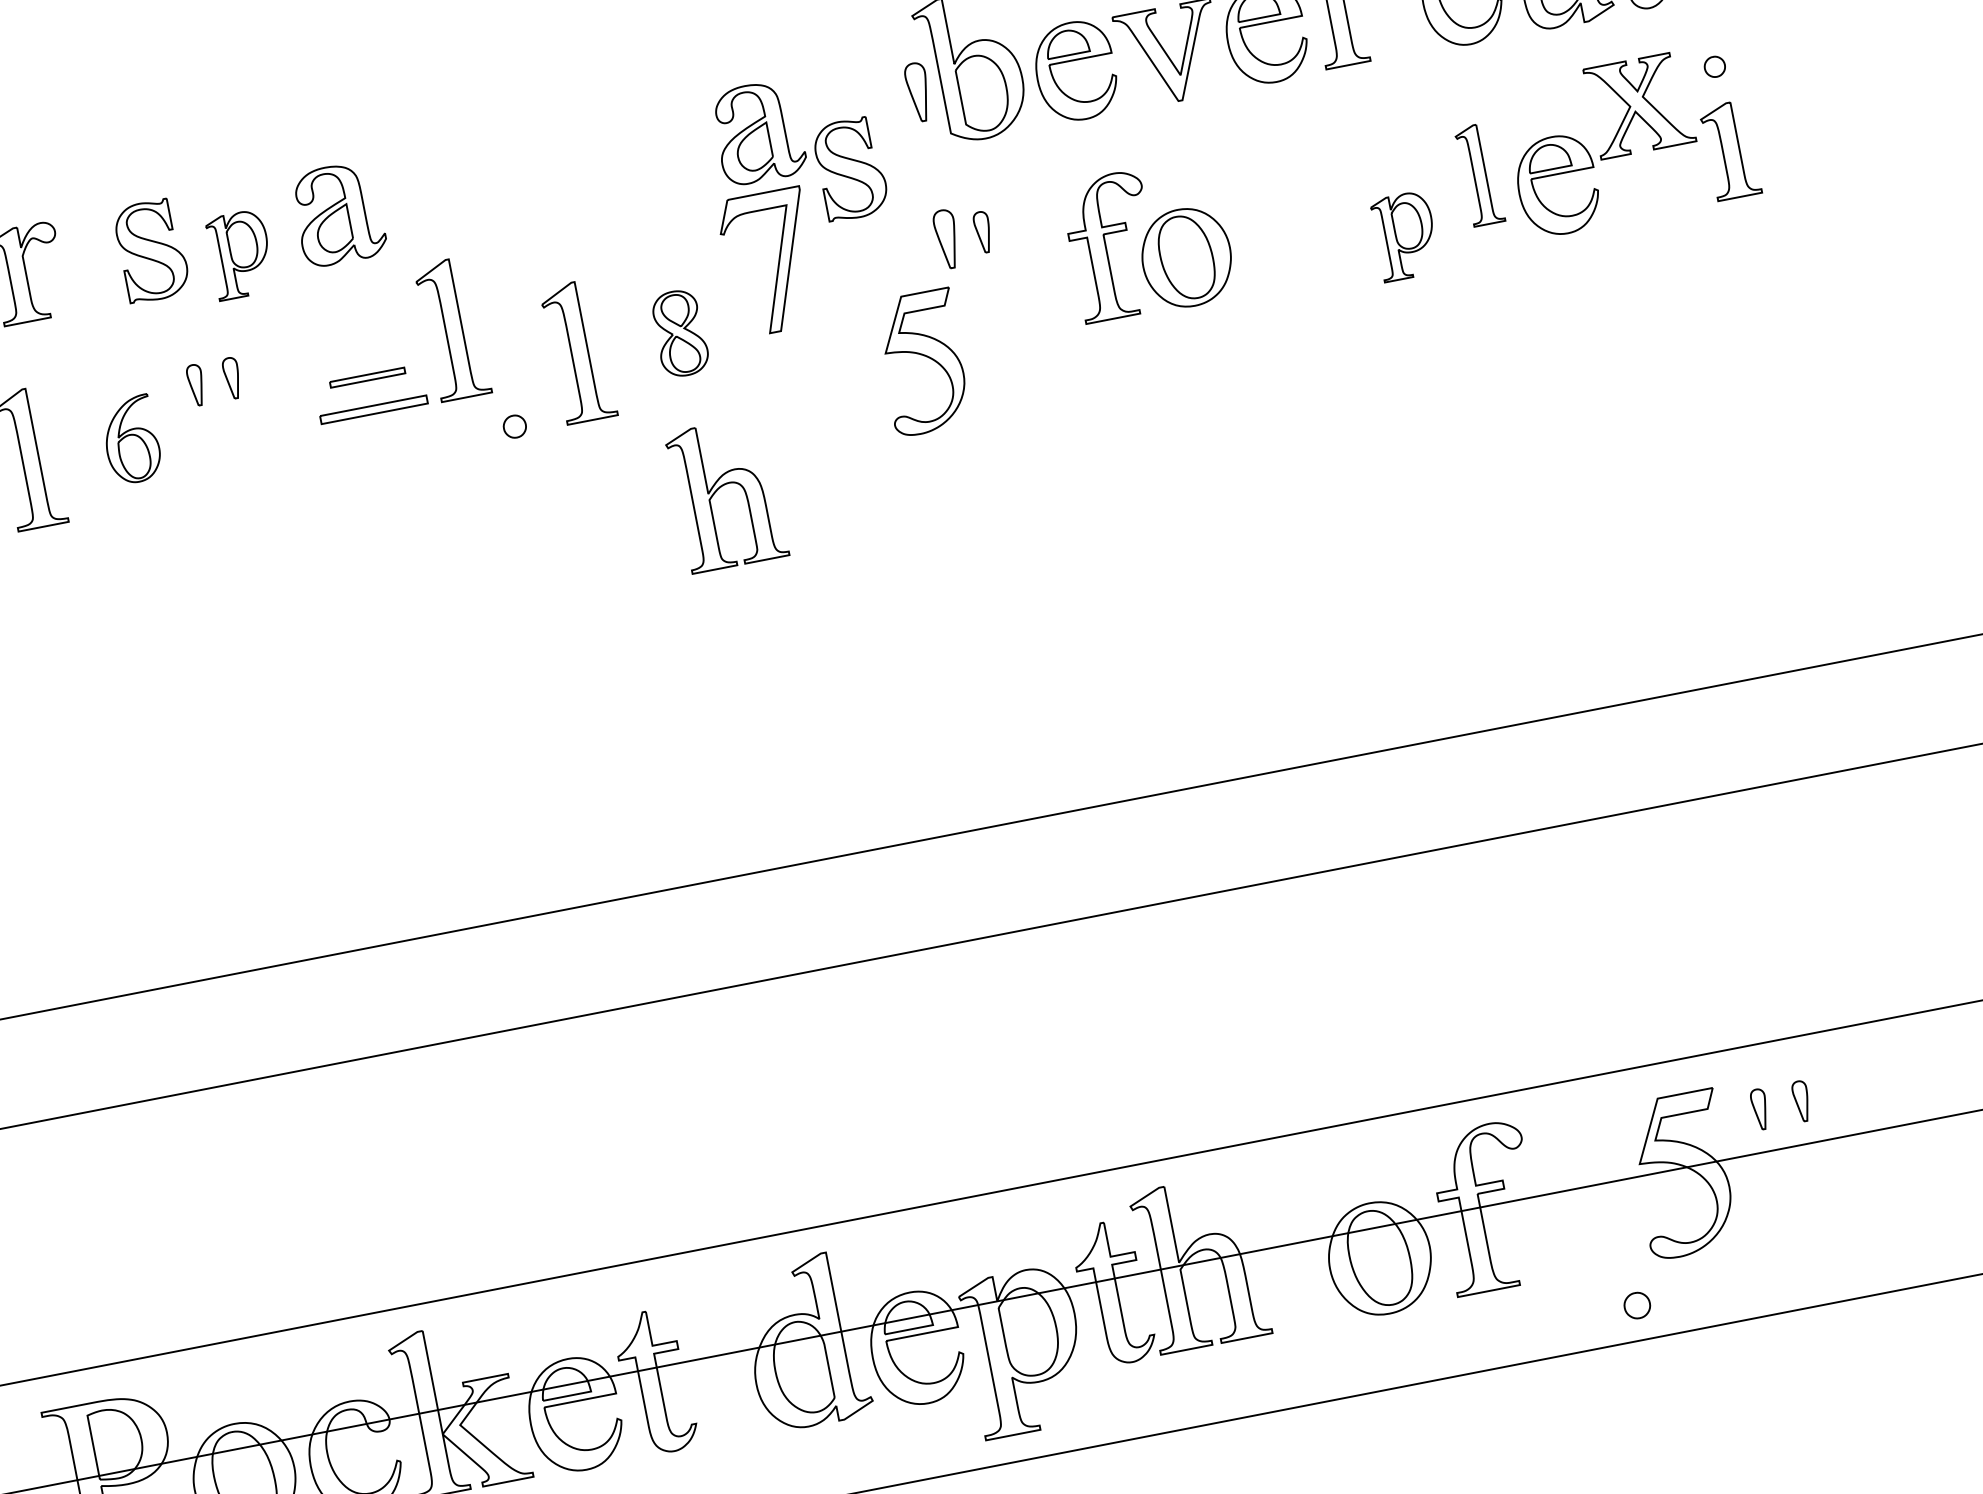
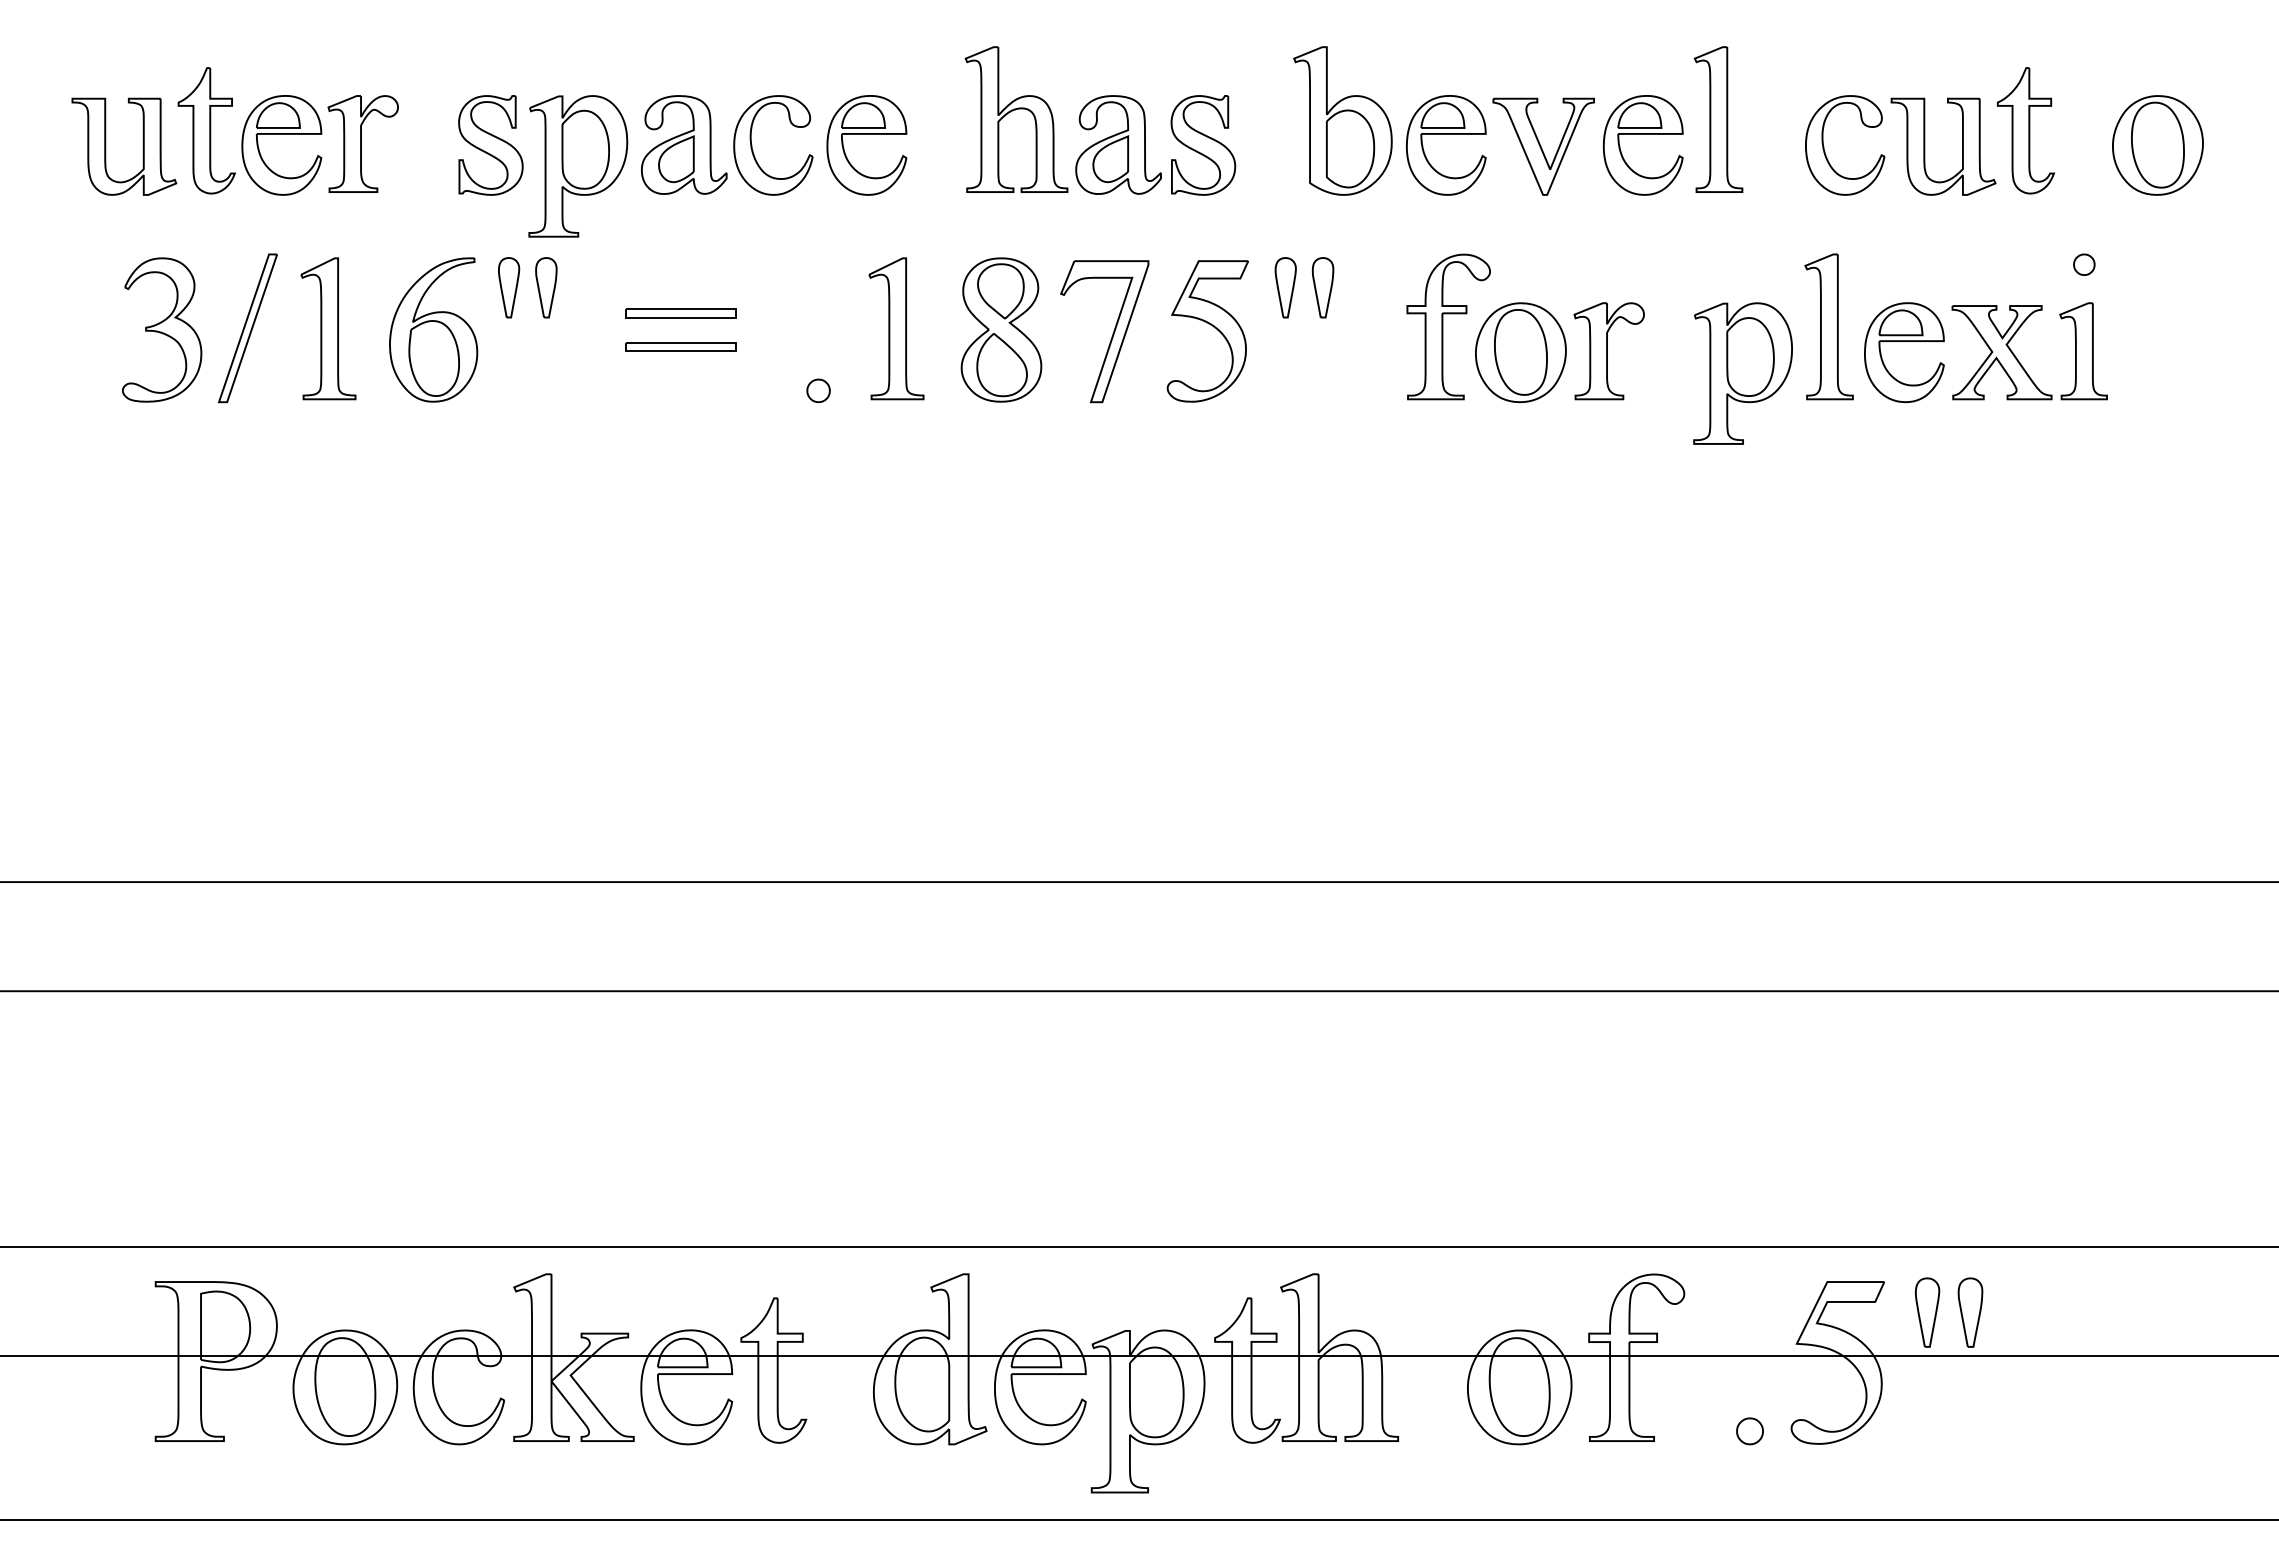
part: (918, 92) -> (1285, 135), removed
part: (1639, 105) -> (2001, 352), moved
part: (513, 169) -> (866, 134), added
part: (851, 169) -> (1203, 145), moved
part: (1479, 174) -> (1828, 326), size x1.43
part: (406, 206) -> (753, 150), added
part: (982, 232) -> (1322, 287), size x1.43
part: (1404, 236) -> (1742, 373), size x1.67
part: (1271, 240) -> (1608, 351), added
part: (240, 254) -> (578, 166), size x1.67
part: (777, 262) -> (1112, 333), moved
part: (452, 329) -> (775, 281), removed
part: (680, 332) -> (1001, 329), size x1.67
part: (924, 356) -> (1210, 325), moved
part: (232, 377) -> (546, 287), size x1.43
part: (366, 377) -> (680, 313), size x1.43
part: (196, 384) -> (509, 287), size x1.43
part: (131, 439) -> (433, 329), size x1.67
part: (721, 487) -> (1012, 111), moved
part: (1801, 1101) -> (1970, 1312), size x1.67
part: (1760, 1109) -> (1927, 1312), size x1.67
part: (1636, 1305) -> (1749, 1431), moved

